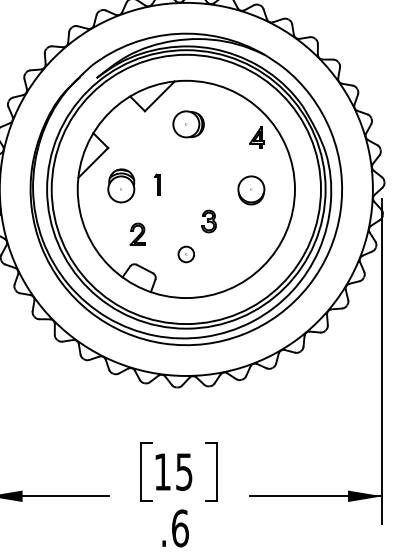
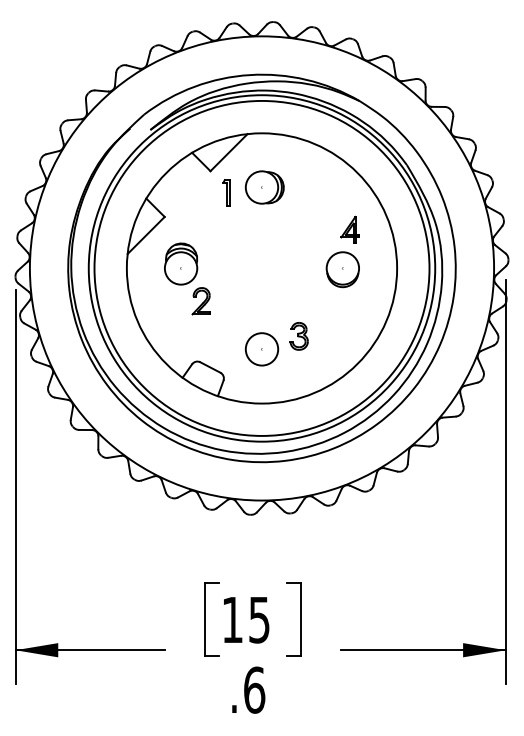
part: (256, 137) -> (349, 229), moved
part: (157, 184) -> (226, 192), moved
part: (208, 221) -> (298, 336), moved
part: (136, 234) -> (200, 301), moved
circle: (185, 254) -> (261, 349), size x1.67

